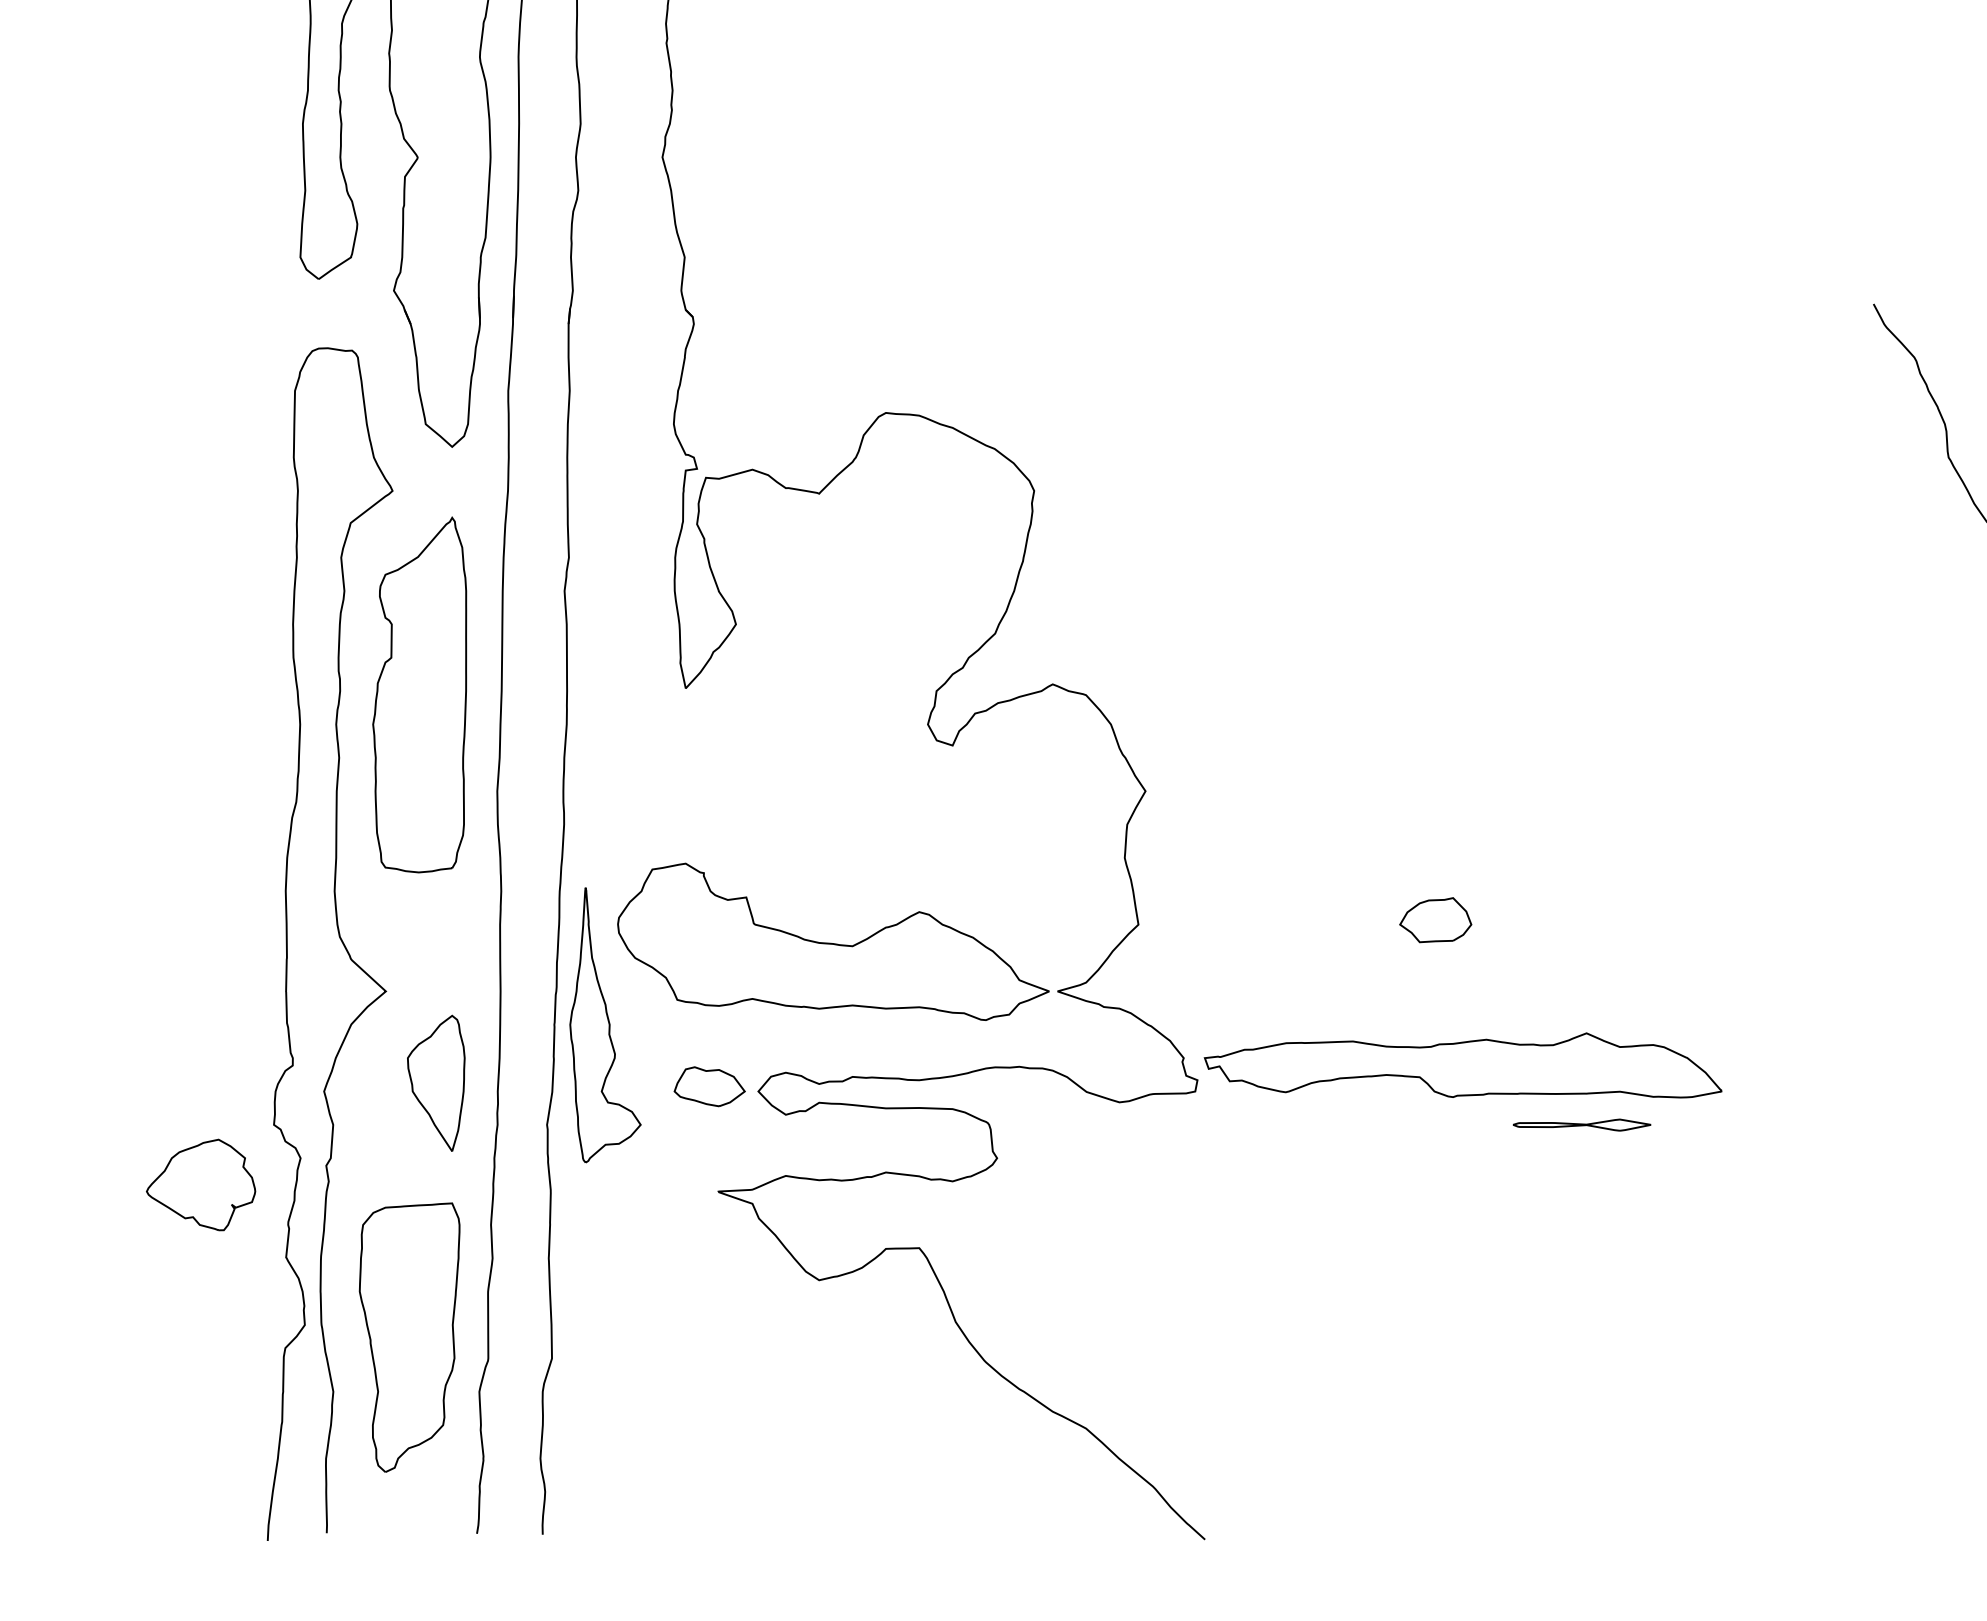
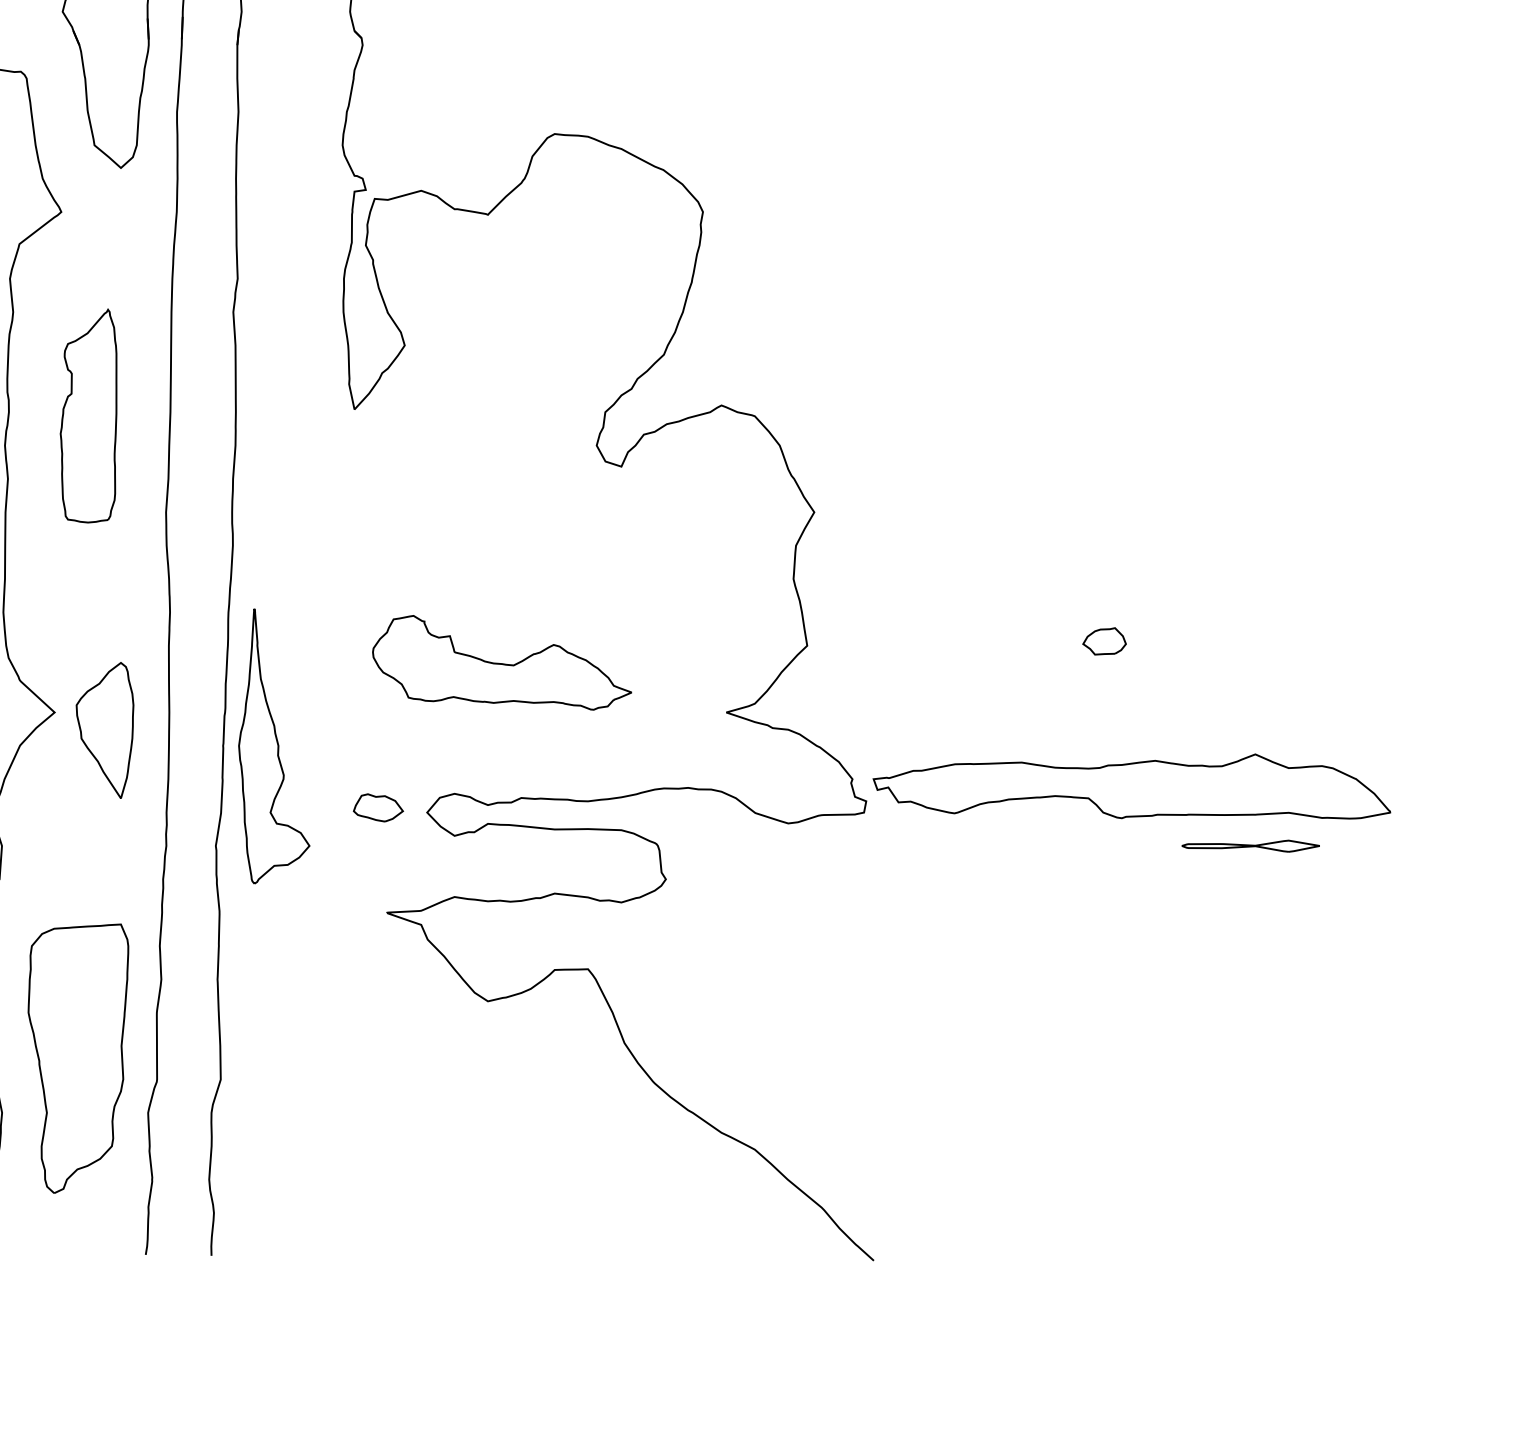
part: (419, 694) -> (88, 415), size x0.6
part: (1435, 920) -> (1104, 641), size x0.6
part: (833, 941) -> (502, 662), size x0.6
part: (436, 1082) -> (105, 729), moved
part: (709, 1086) -> (378, 807), size x0.7

